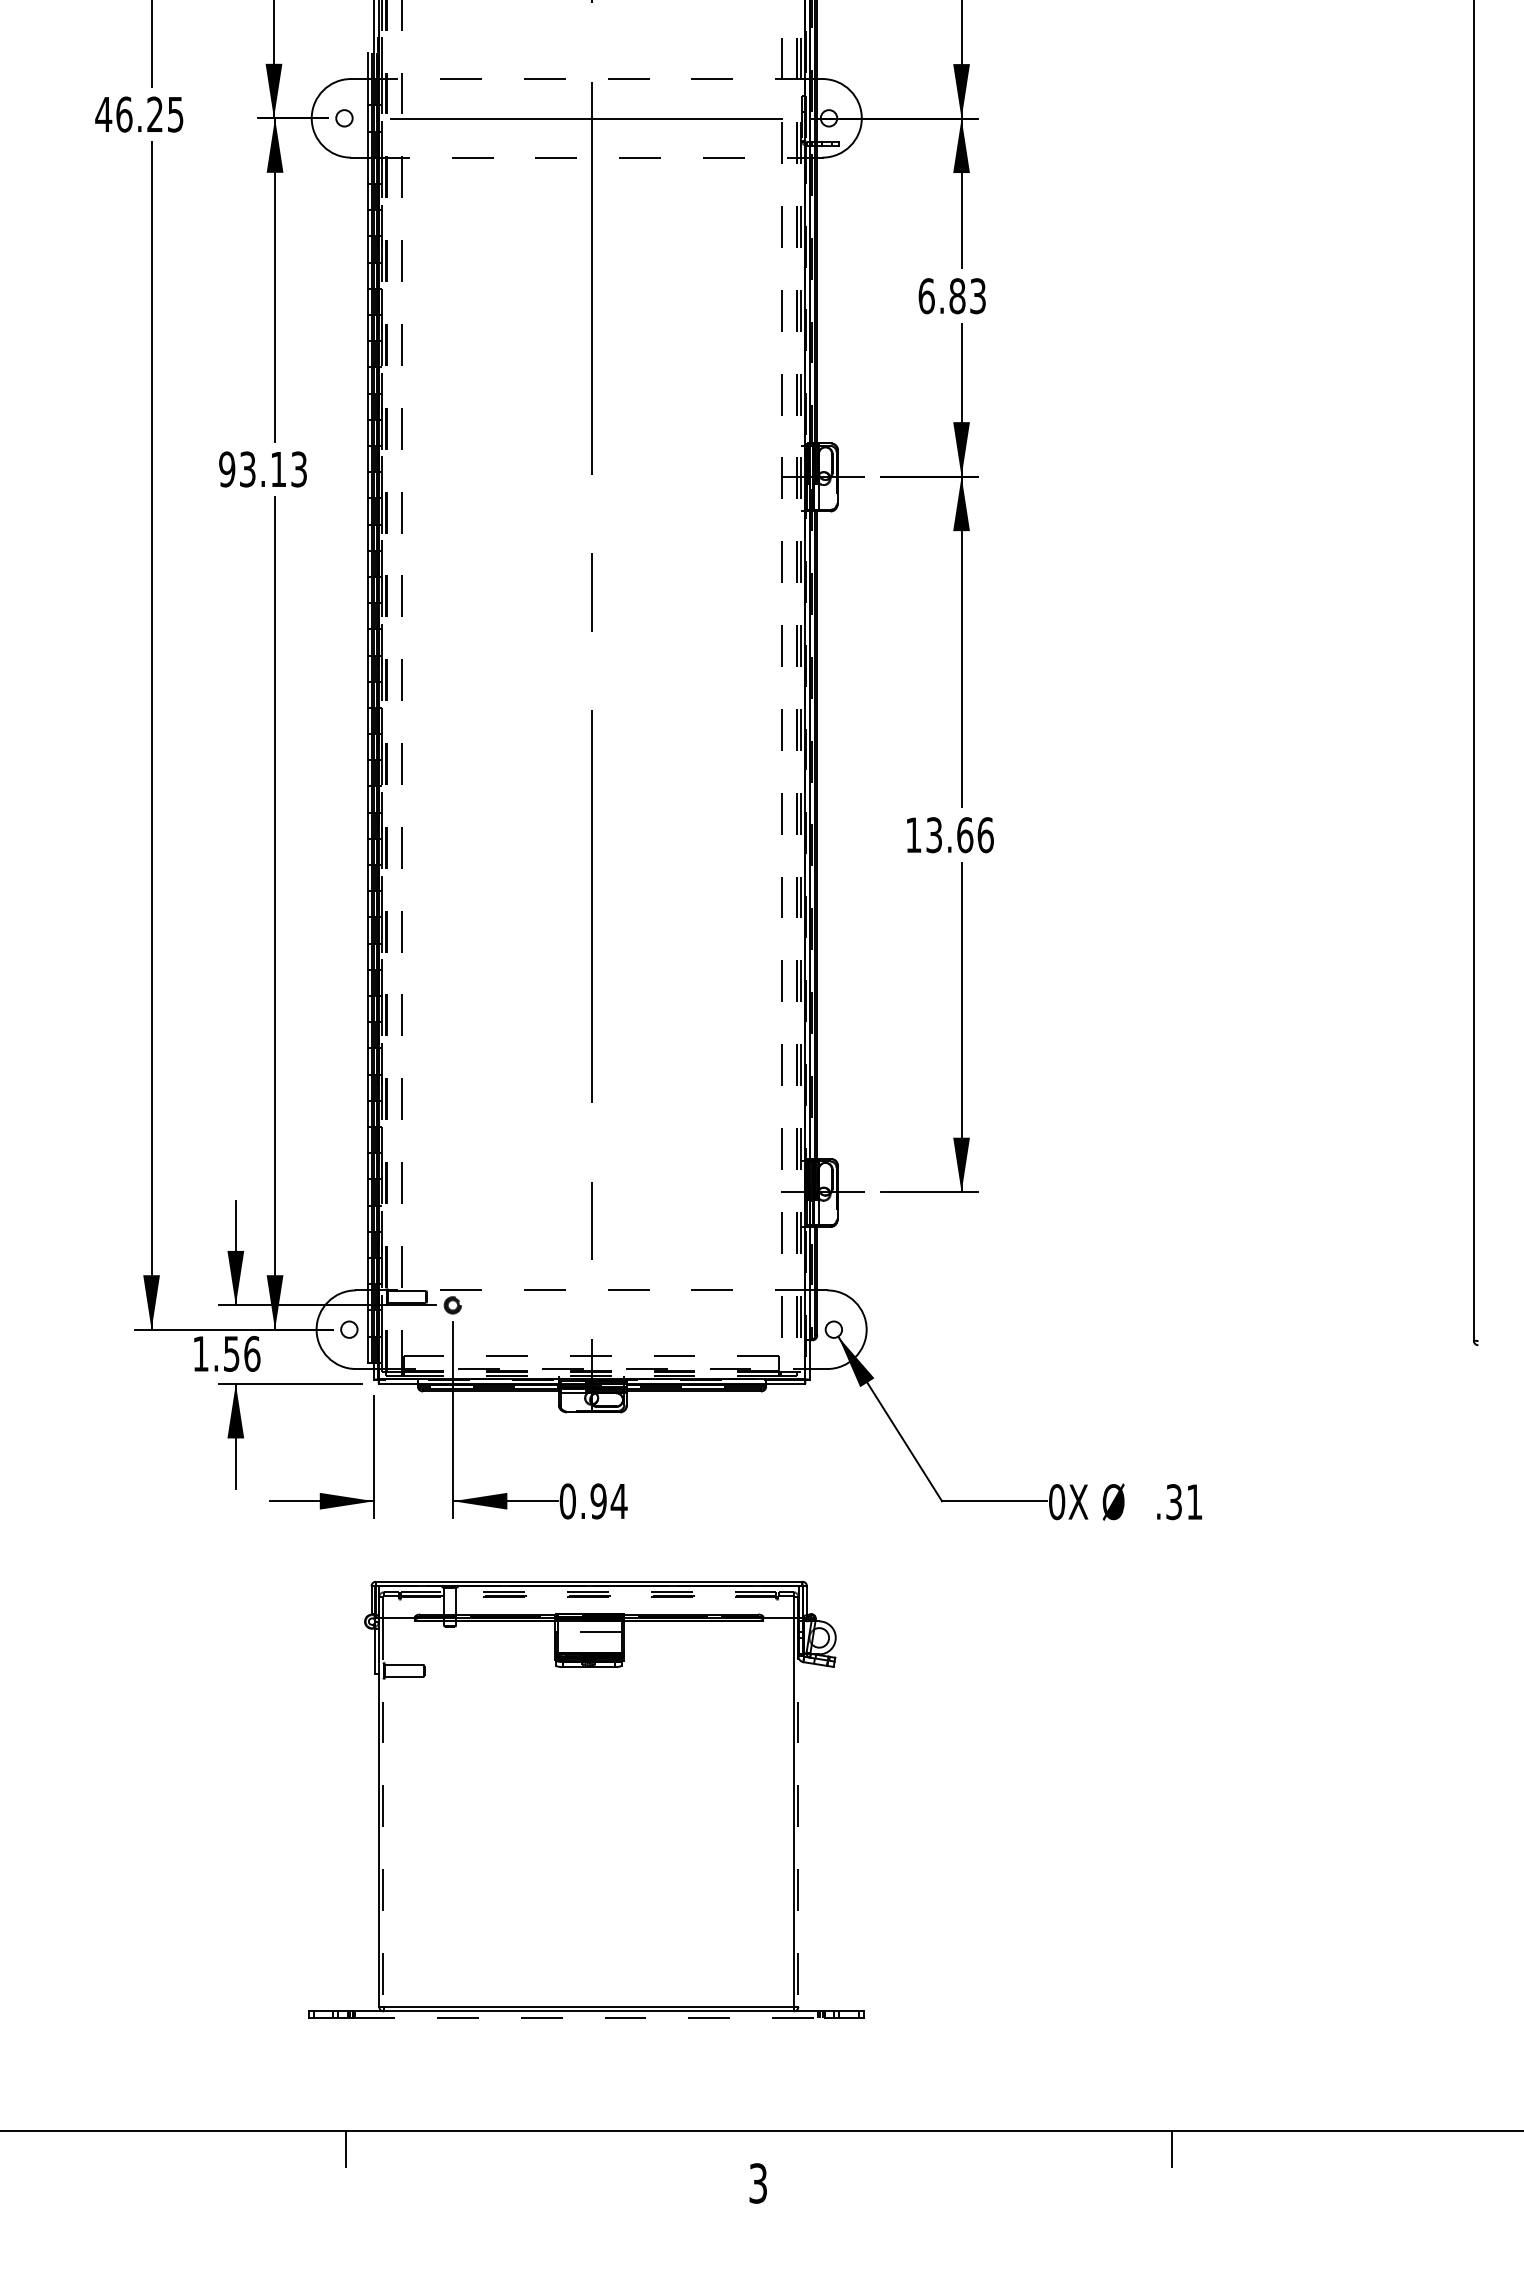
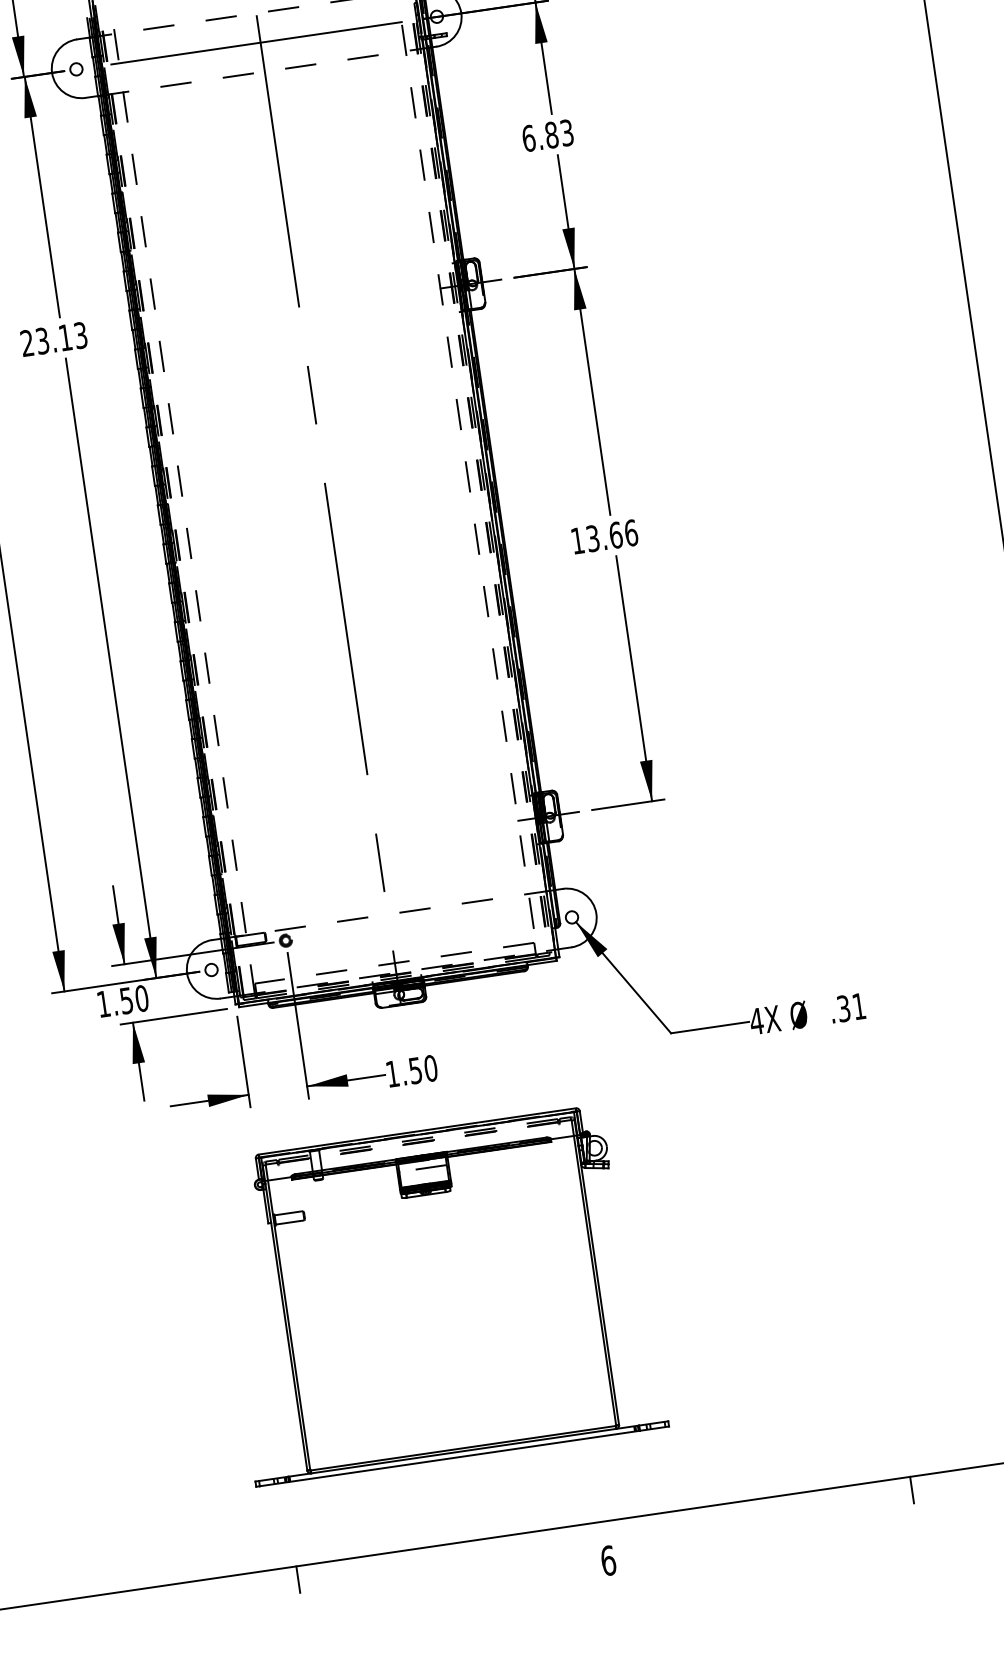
text: (227, 469) -> (27, 343), 93.13 -> 23.13
text: (252, 1353) -> (142, 998), 1.56 -> 1.50
text: (593, 1501) -> (411, 1071), 0.94 -> 1.50
text: (1056, 1502) -> (756, 1021), 0X -> 4X
line: (383, 1812) -> (289, 1325), dashed -> solid
line: (798, 1812) -> (598, 1280), dashed -> solid
line: (588, 2018) -> (464, 1456), dashed -> solid
text: (758, 2183) -> (608, 1560), 3 -> 6

